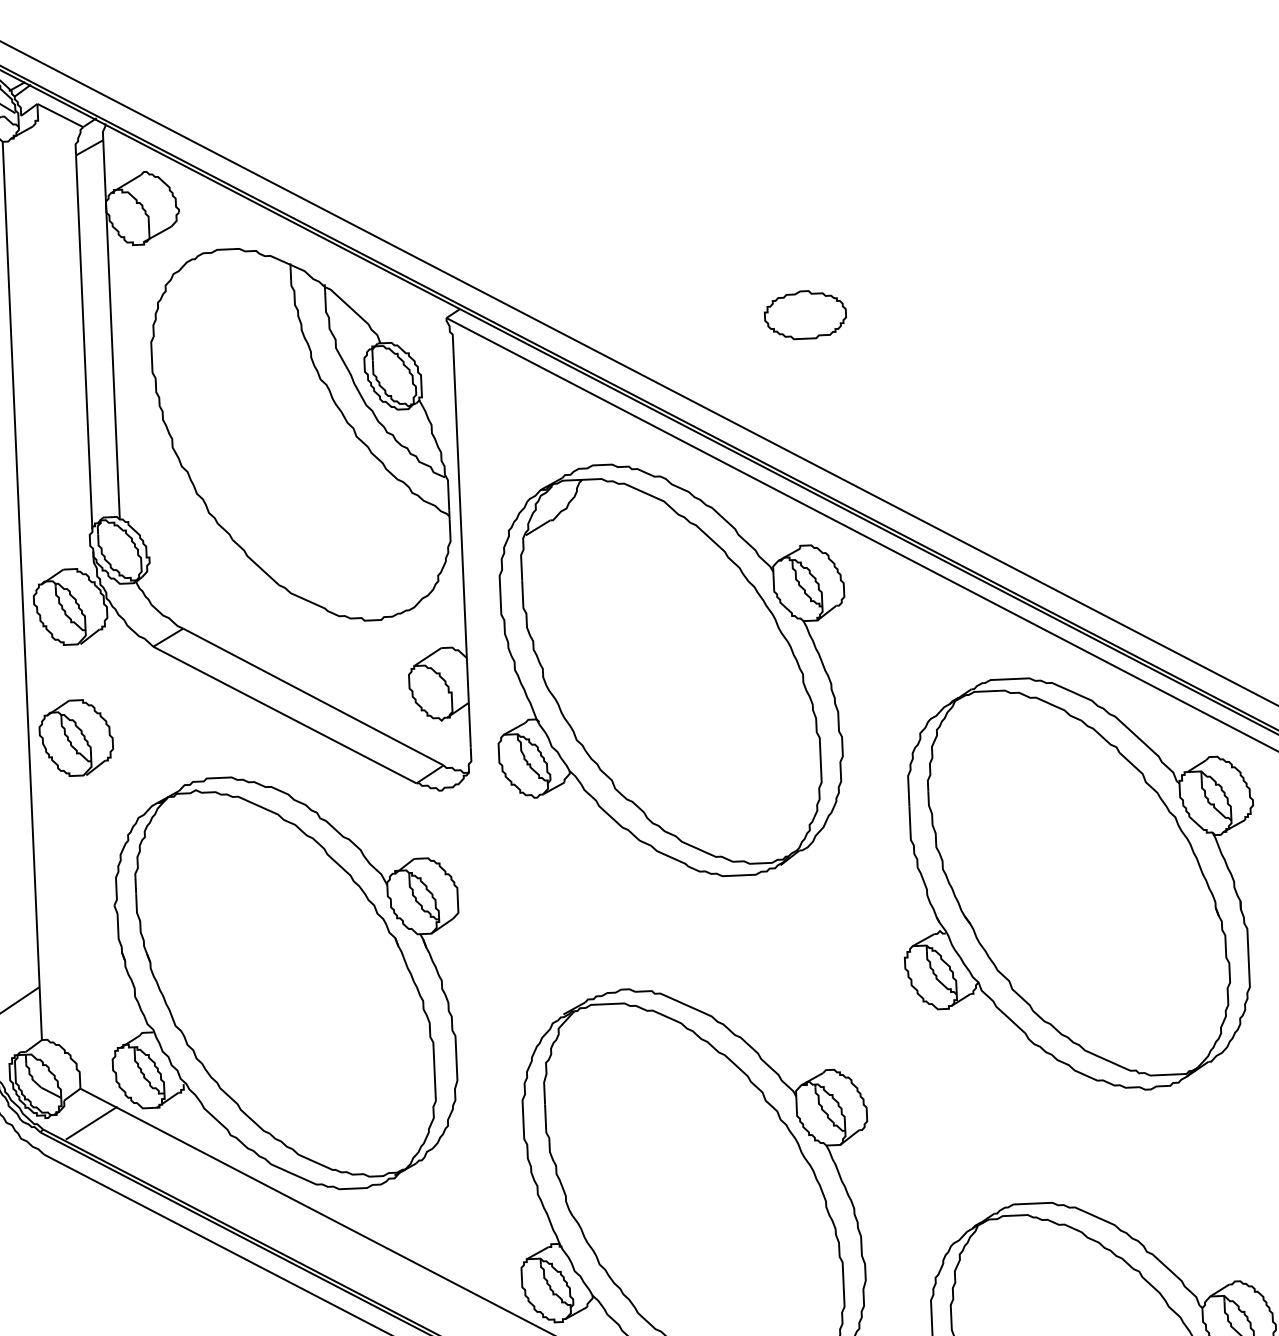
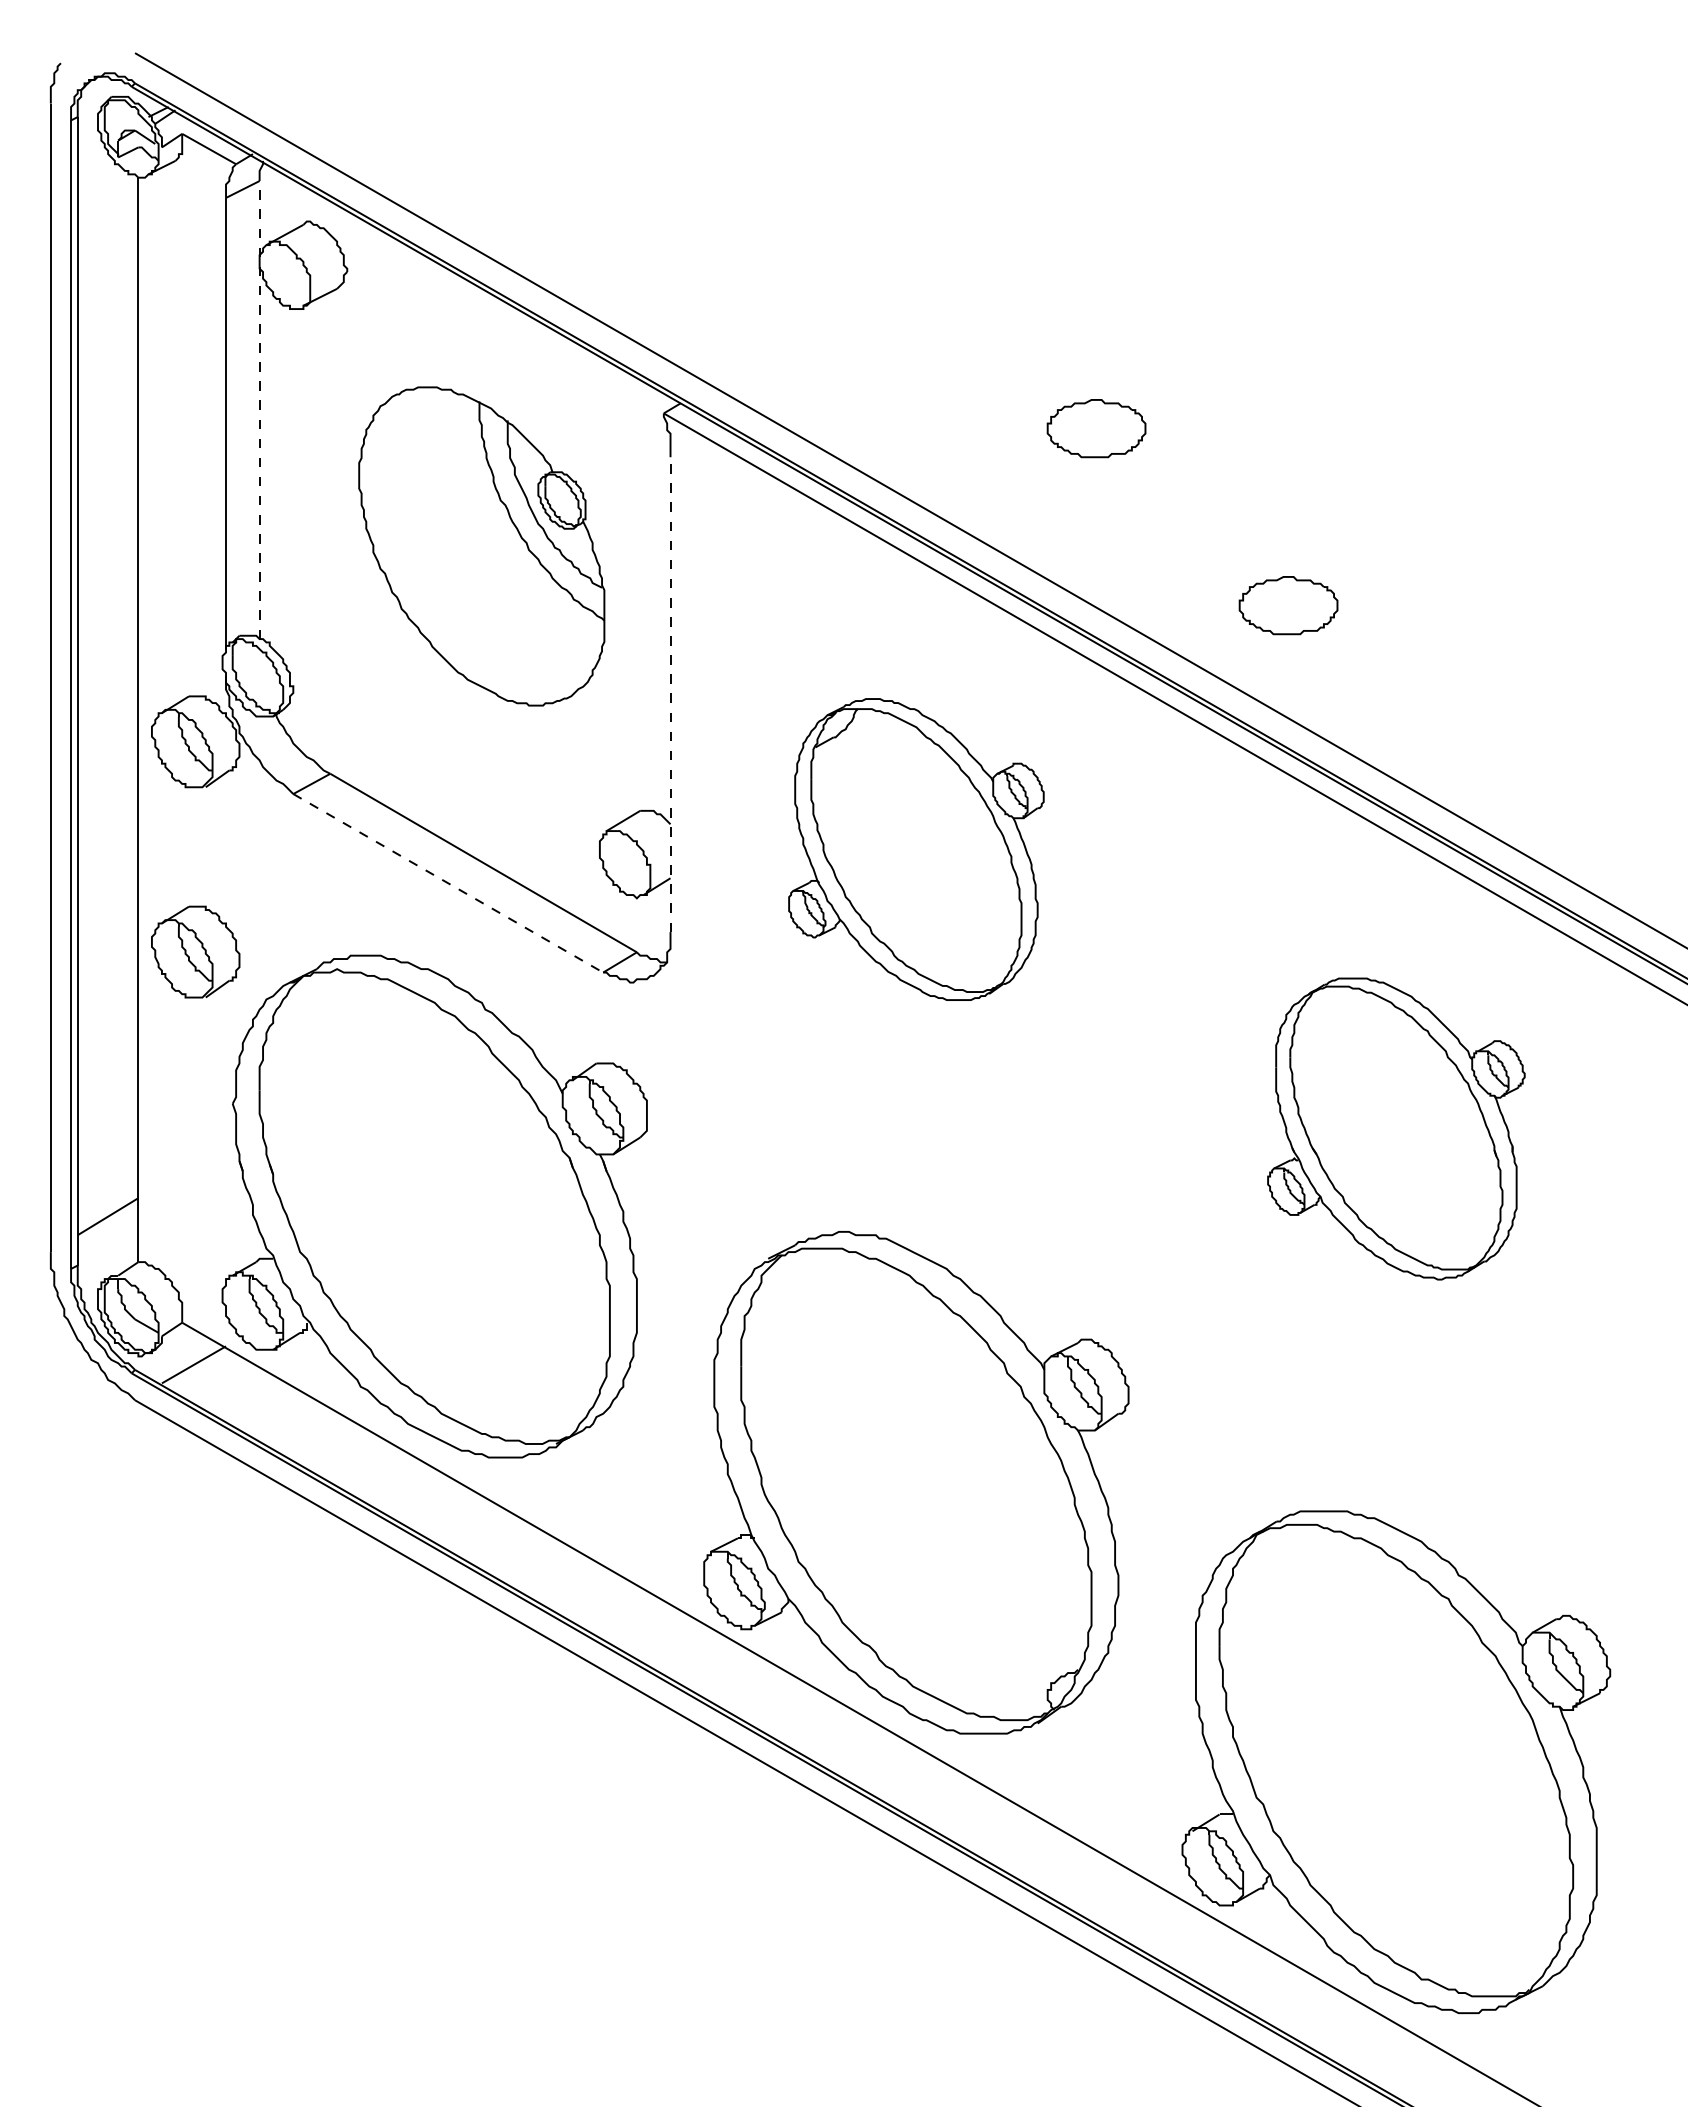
line: (111, 329) -> (259, 409), solid -> dashed
part: (300, 434) -> (481, 546), size x0.7
part: (970, 454) -> (1288, 605), added
line: (462, 550) -> (670, 694), solid -> dashed
part: (671, 670) -> (916, 849), size x0.6
line: (285, 715) -> (448, 883), solid -> dashed
part: (76, 737) -> (195, 951), moved
part: (1079, 883) -> (1396, 1128), size x0.6

